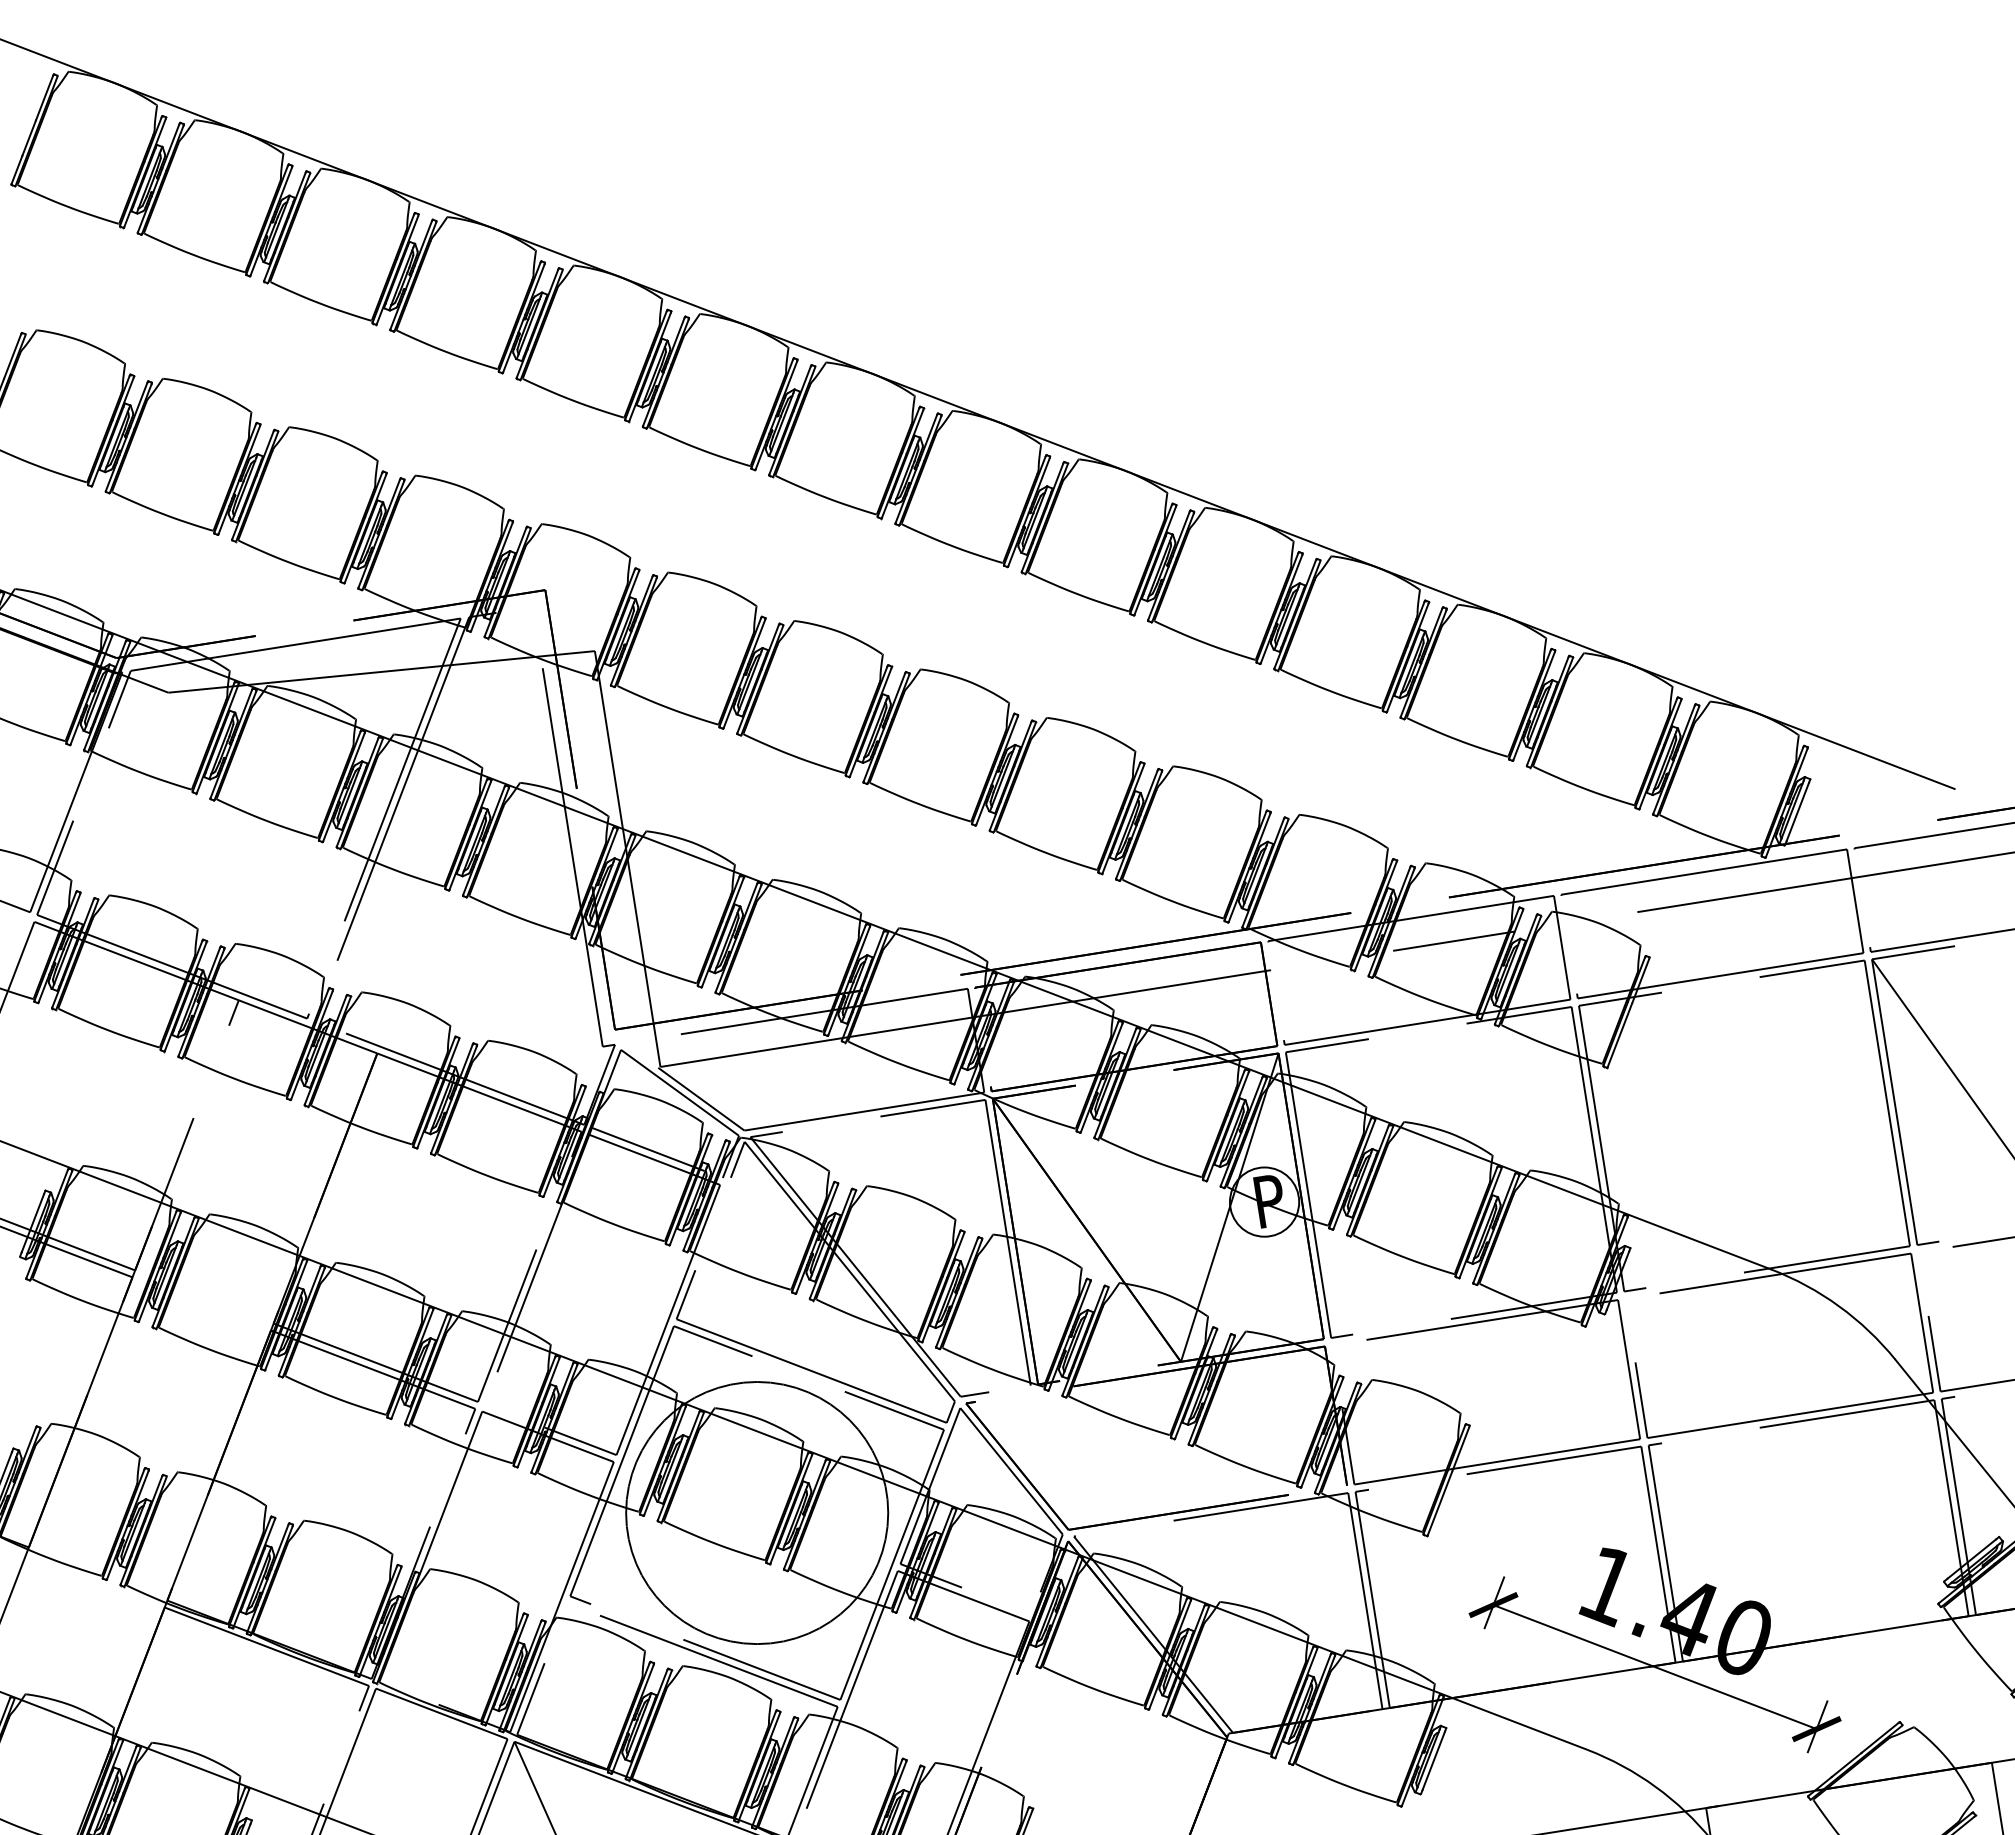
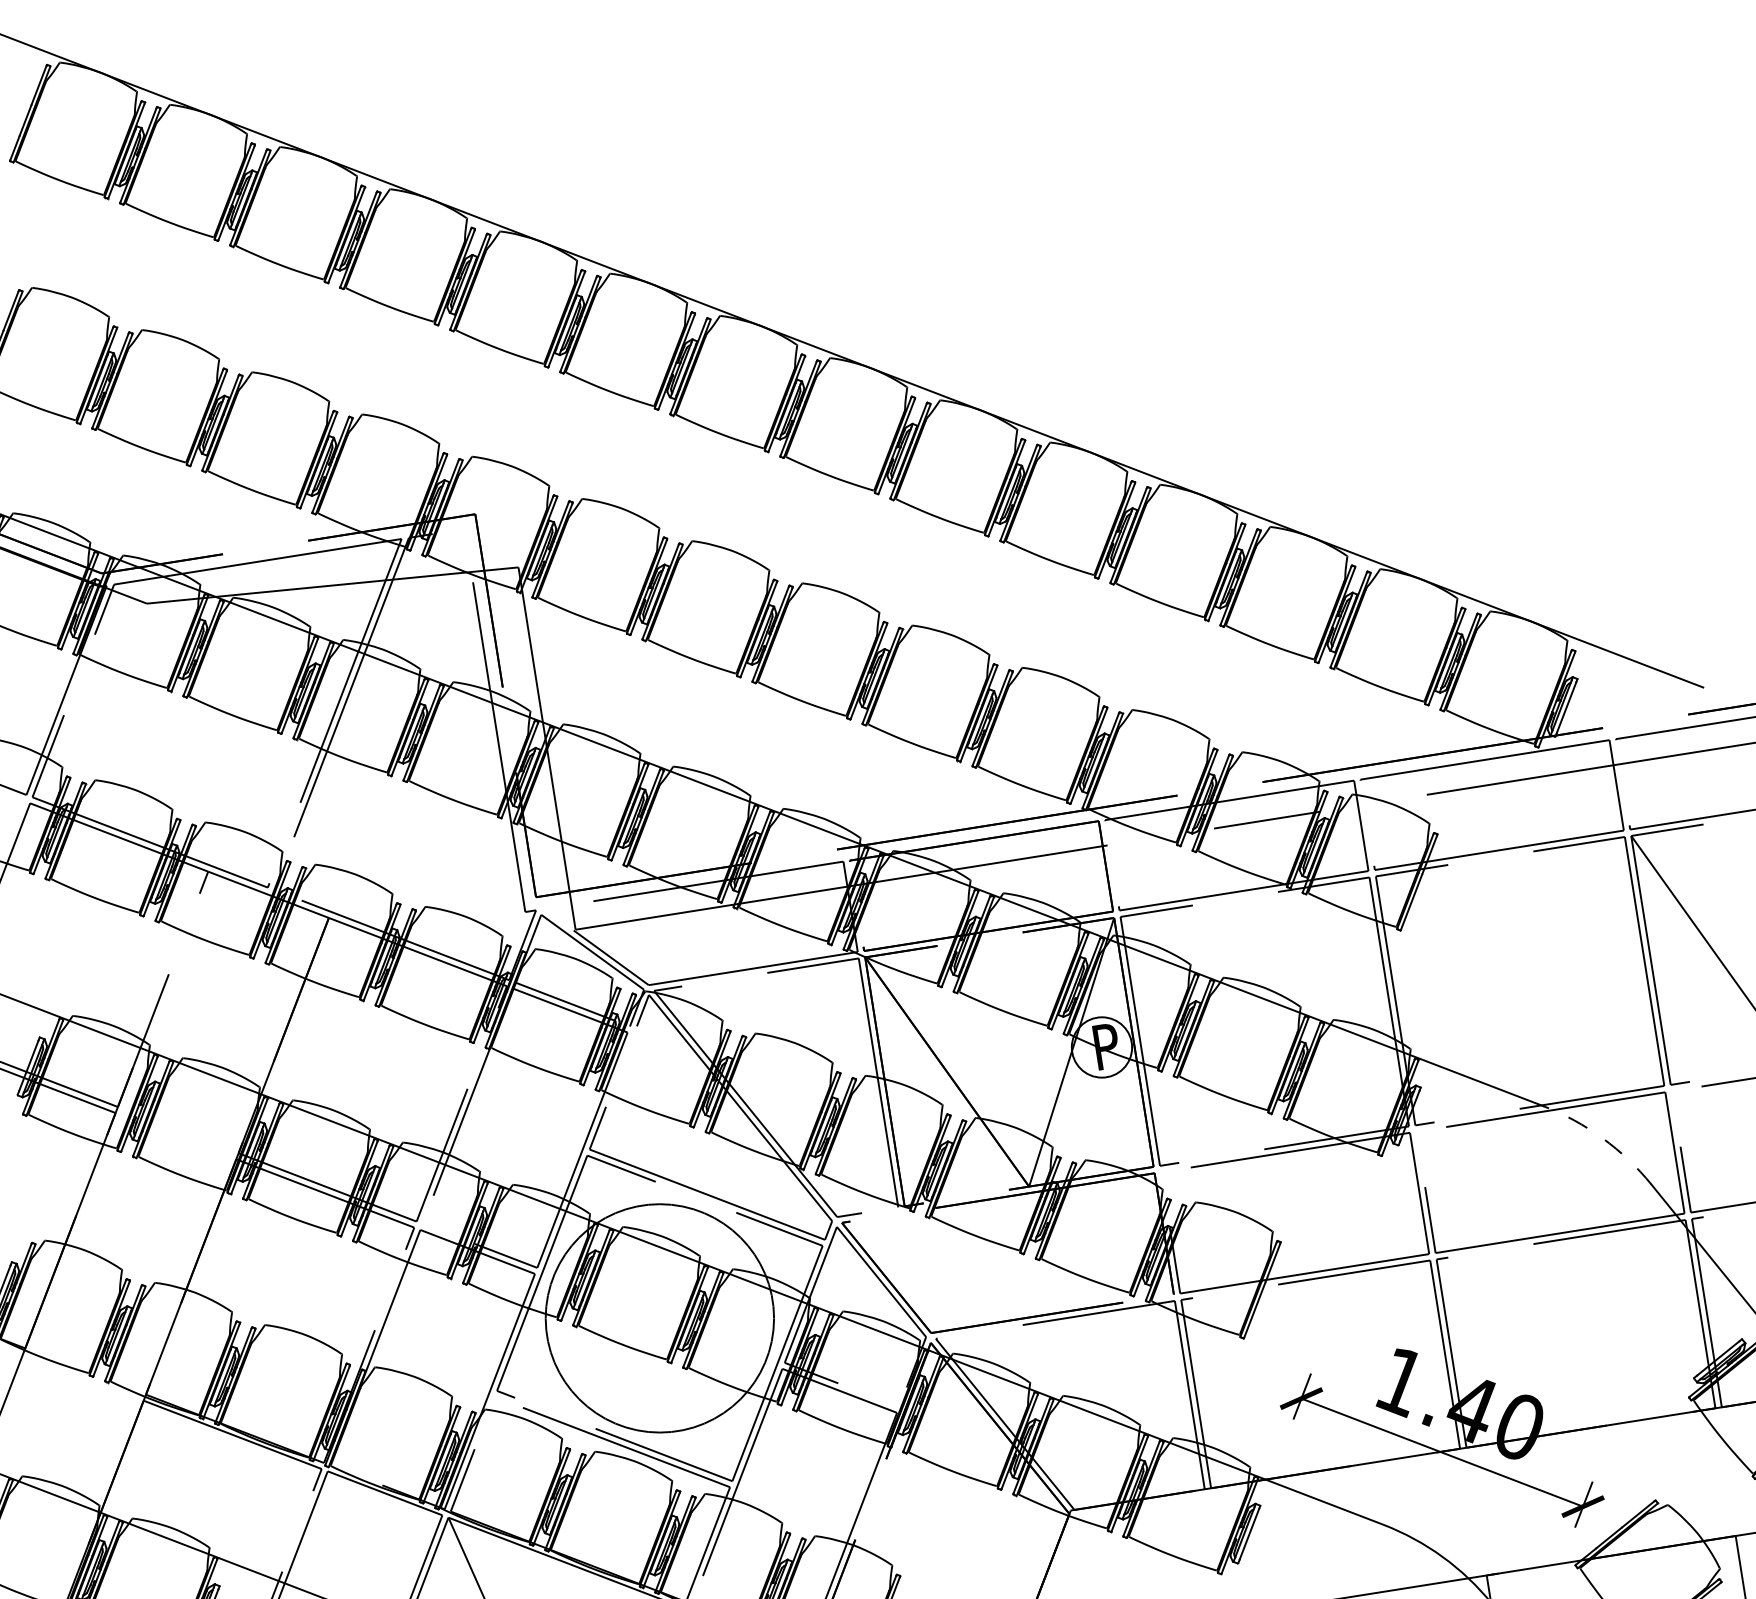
arc: (1839, 1306) -> (1602, 1138), solid -> dashed

